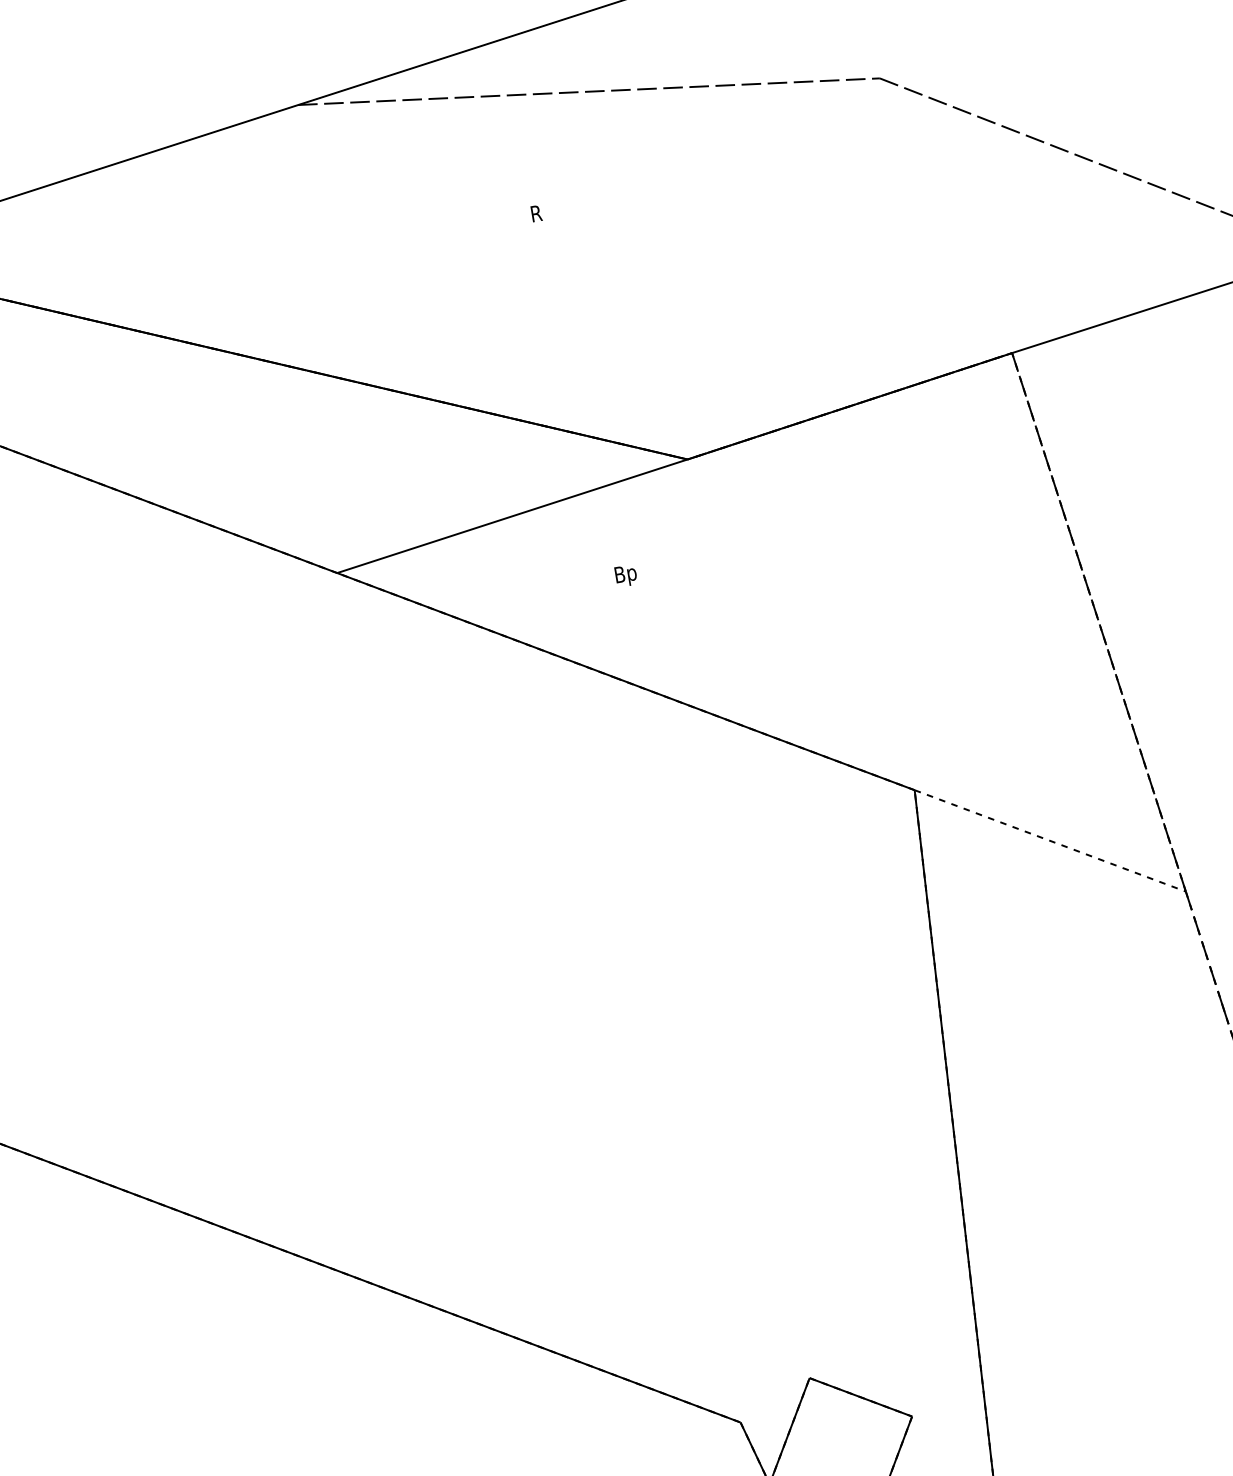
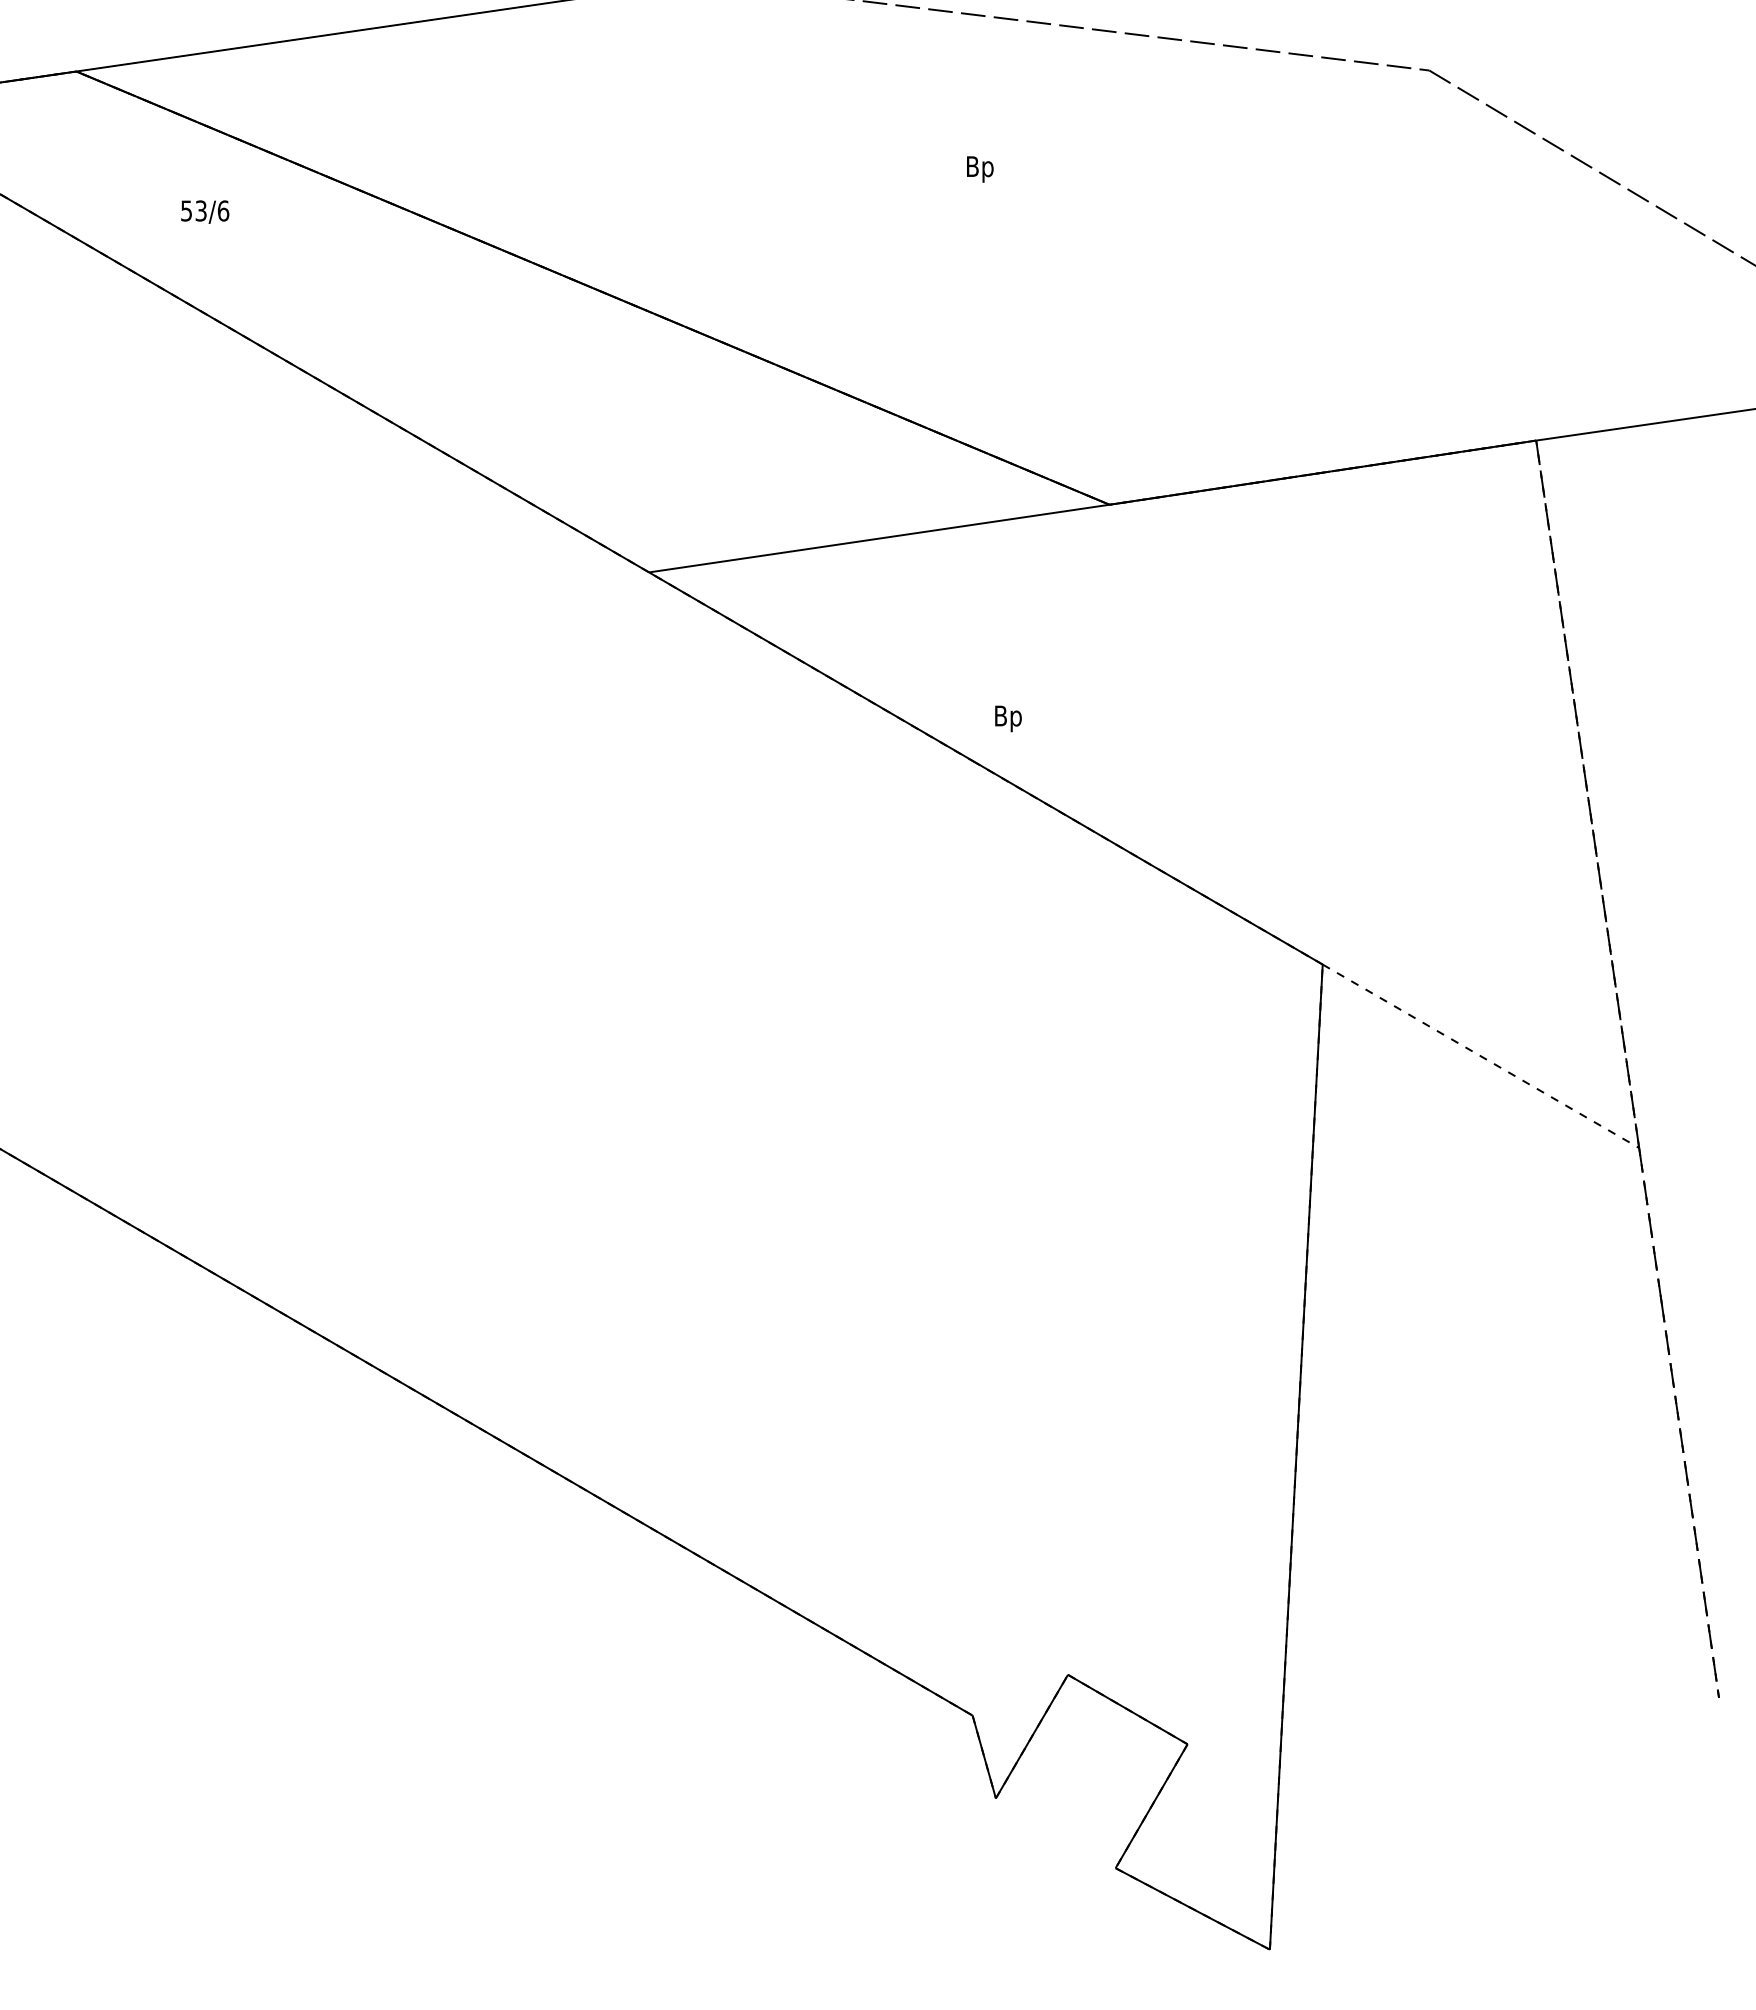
text: (543, 214) -> (981, 169), R -> Bp
text: (626, 575) -> (1008, 718), moved

